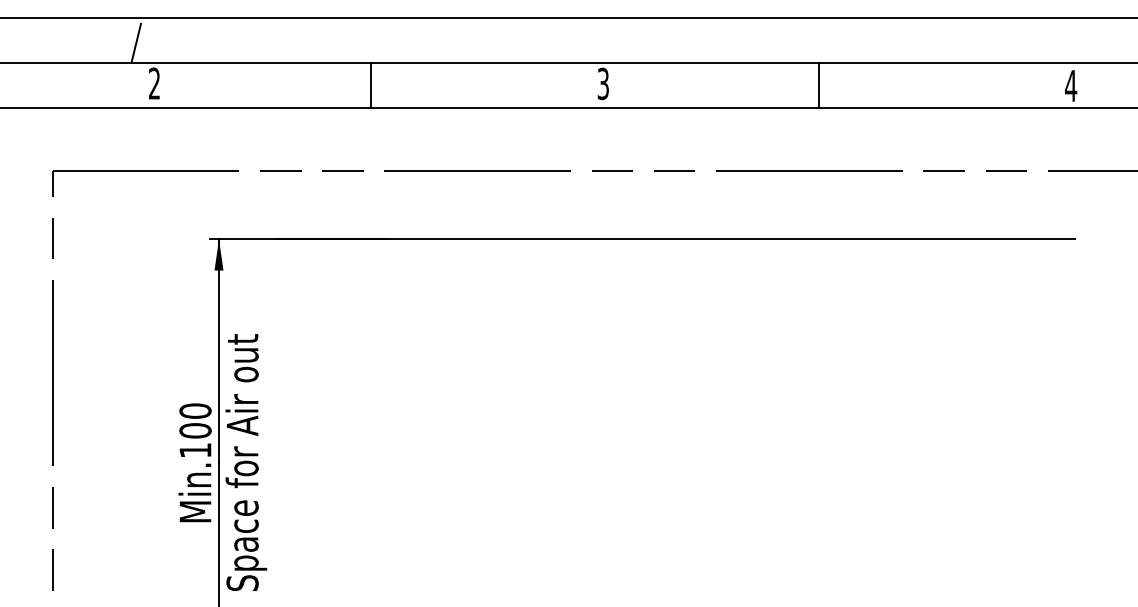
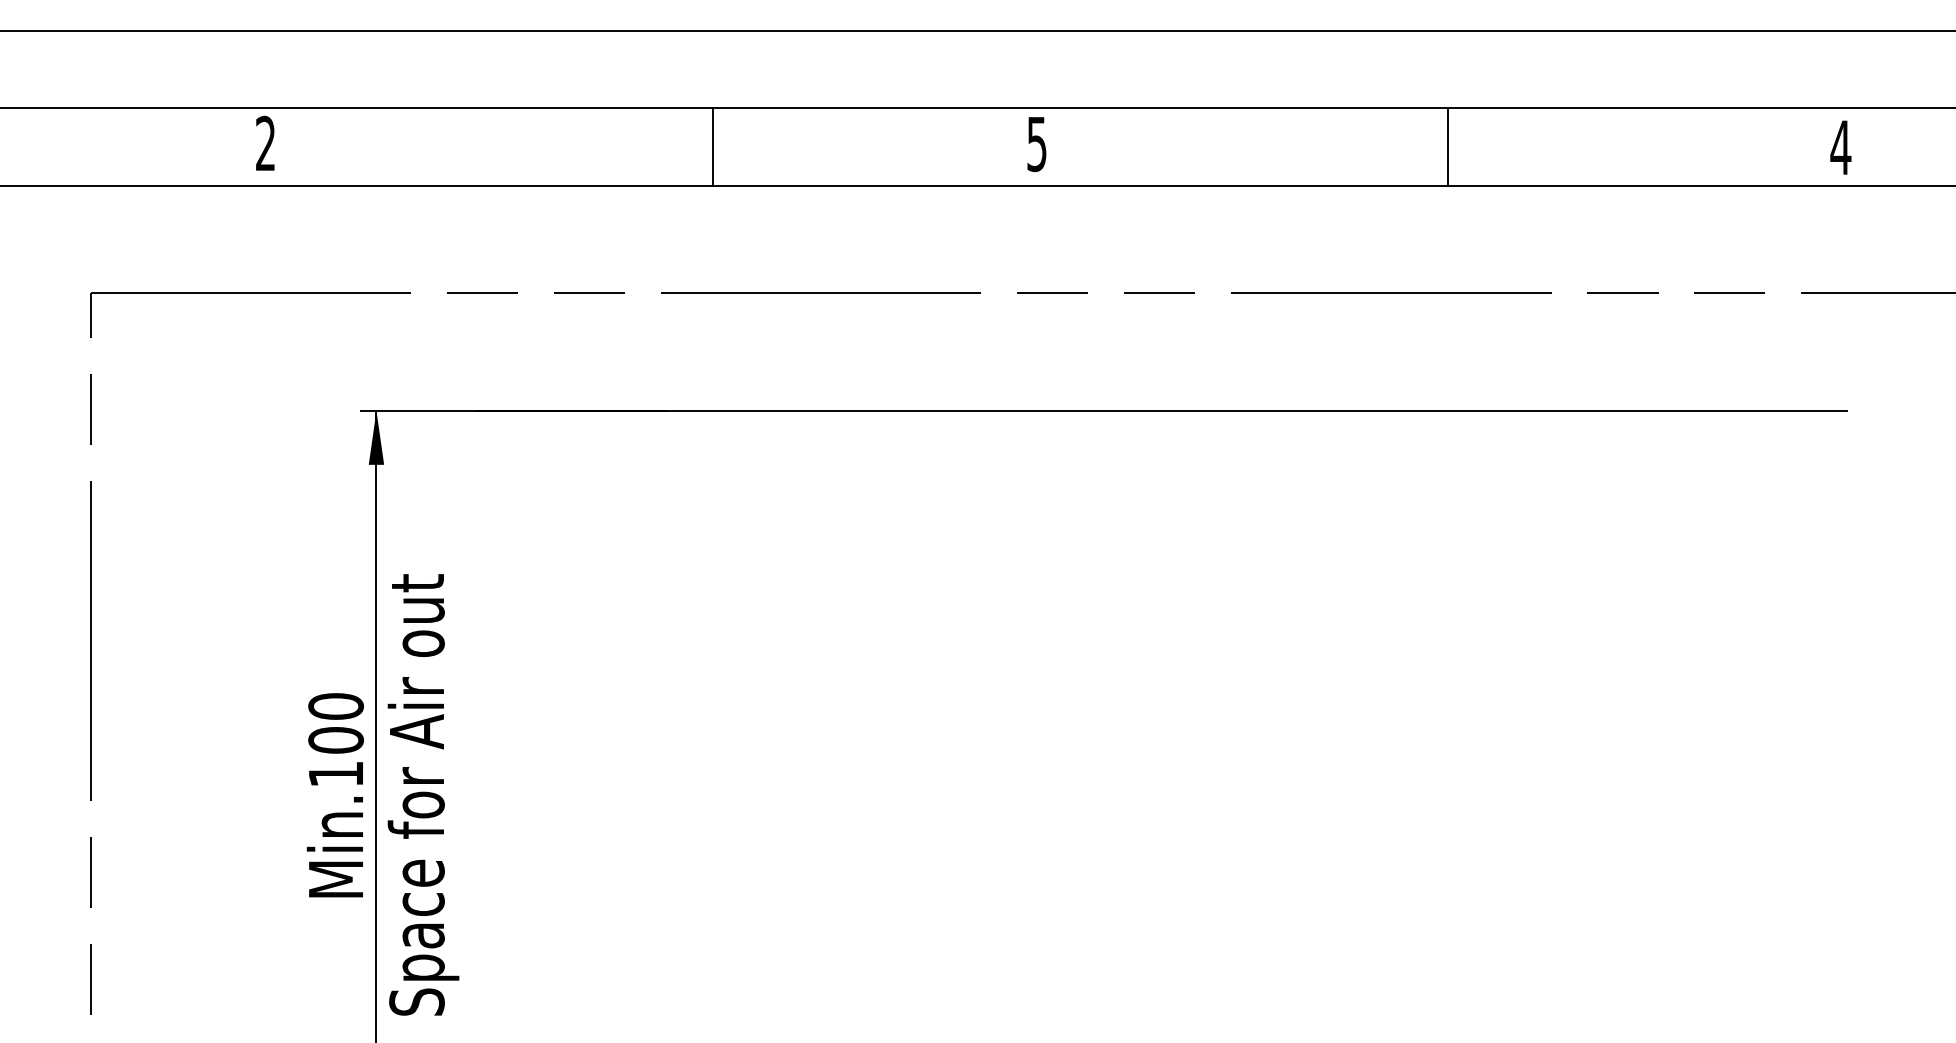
line: (136, 40) -> (234, 69), removed
text: (603, 83) -> (1037, 143), 3 -> 5
line: (370, 85) -> (712, 146), moved
line: (819, 85) -> (1448, 146), moved

